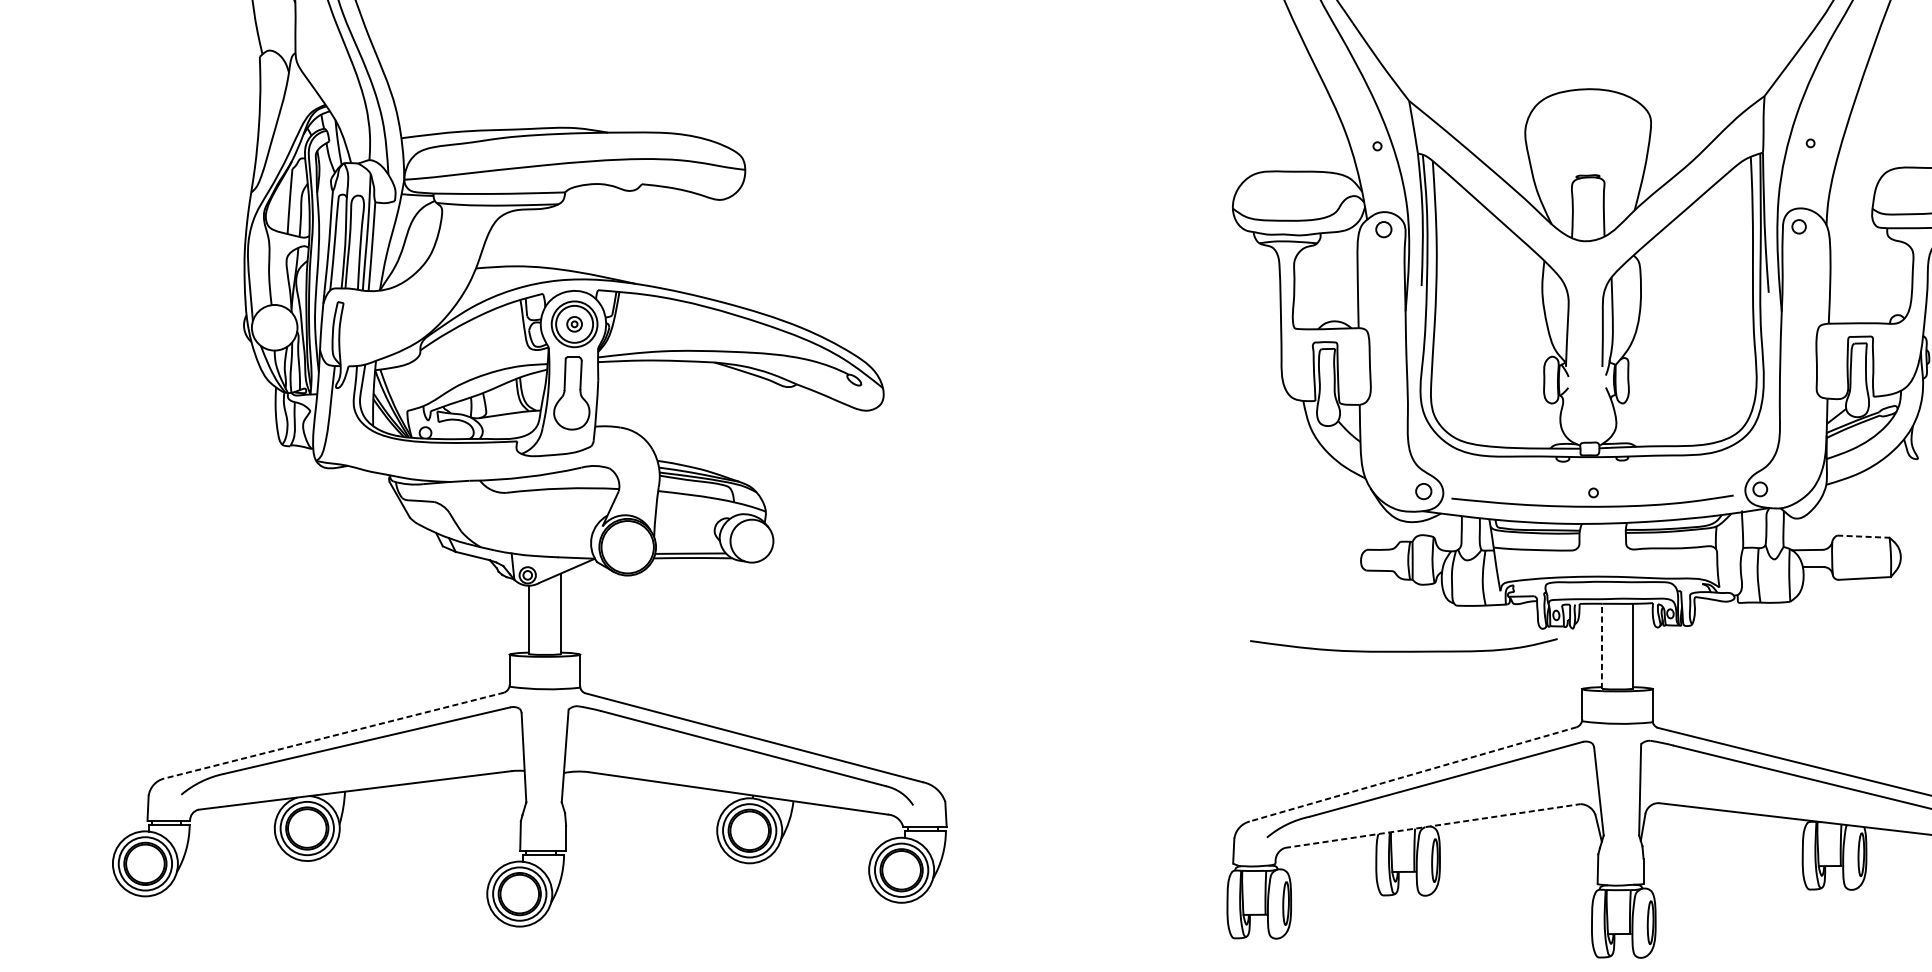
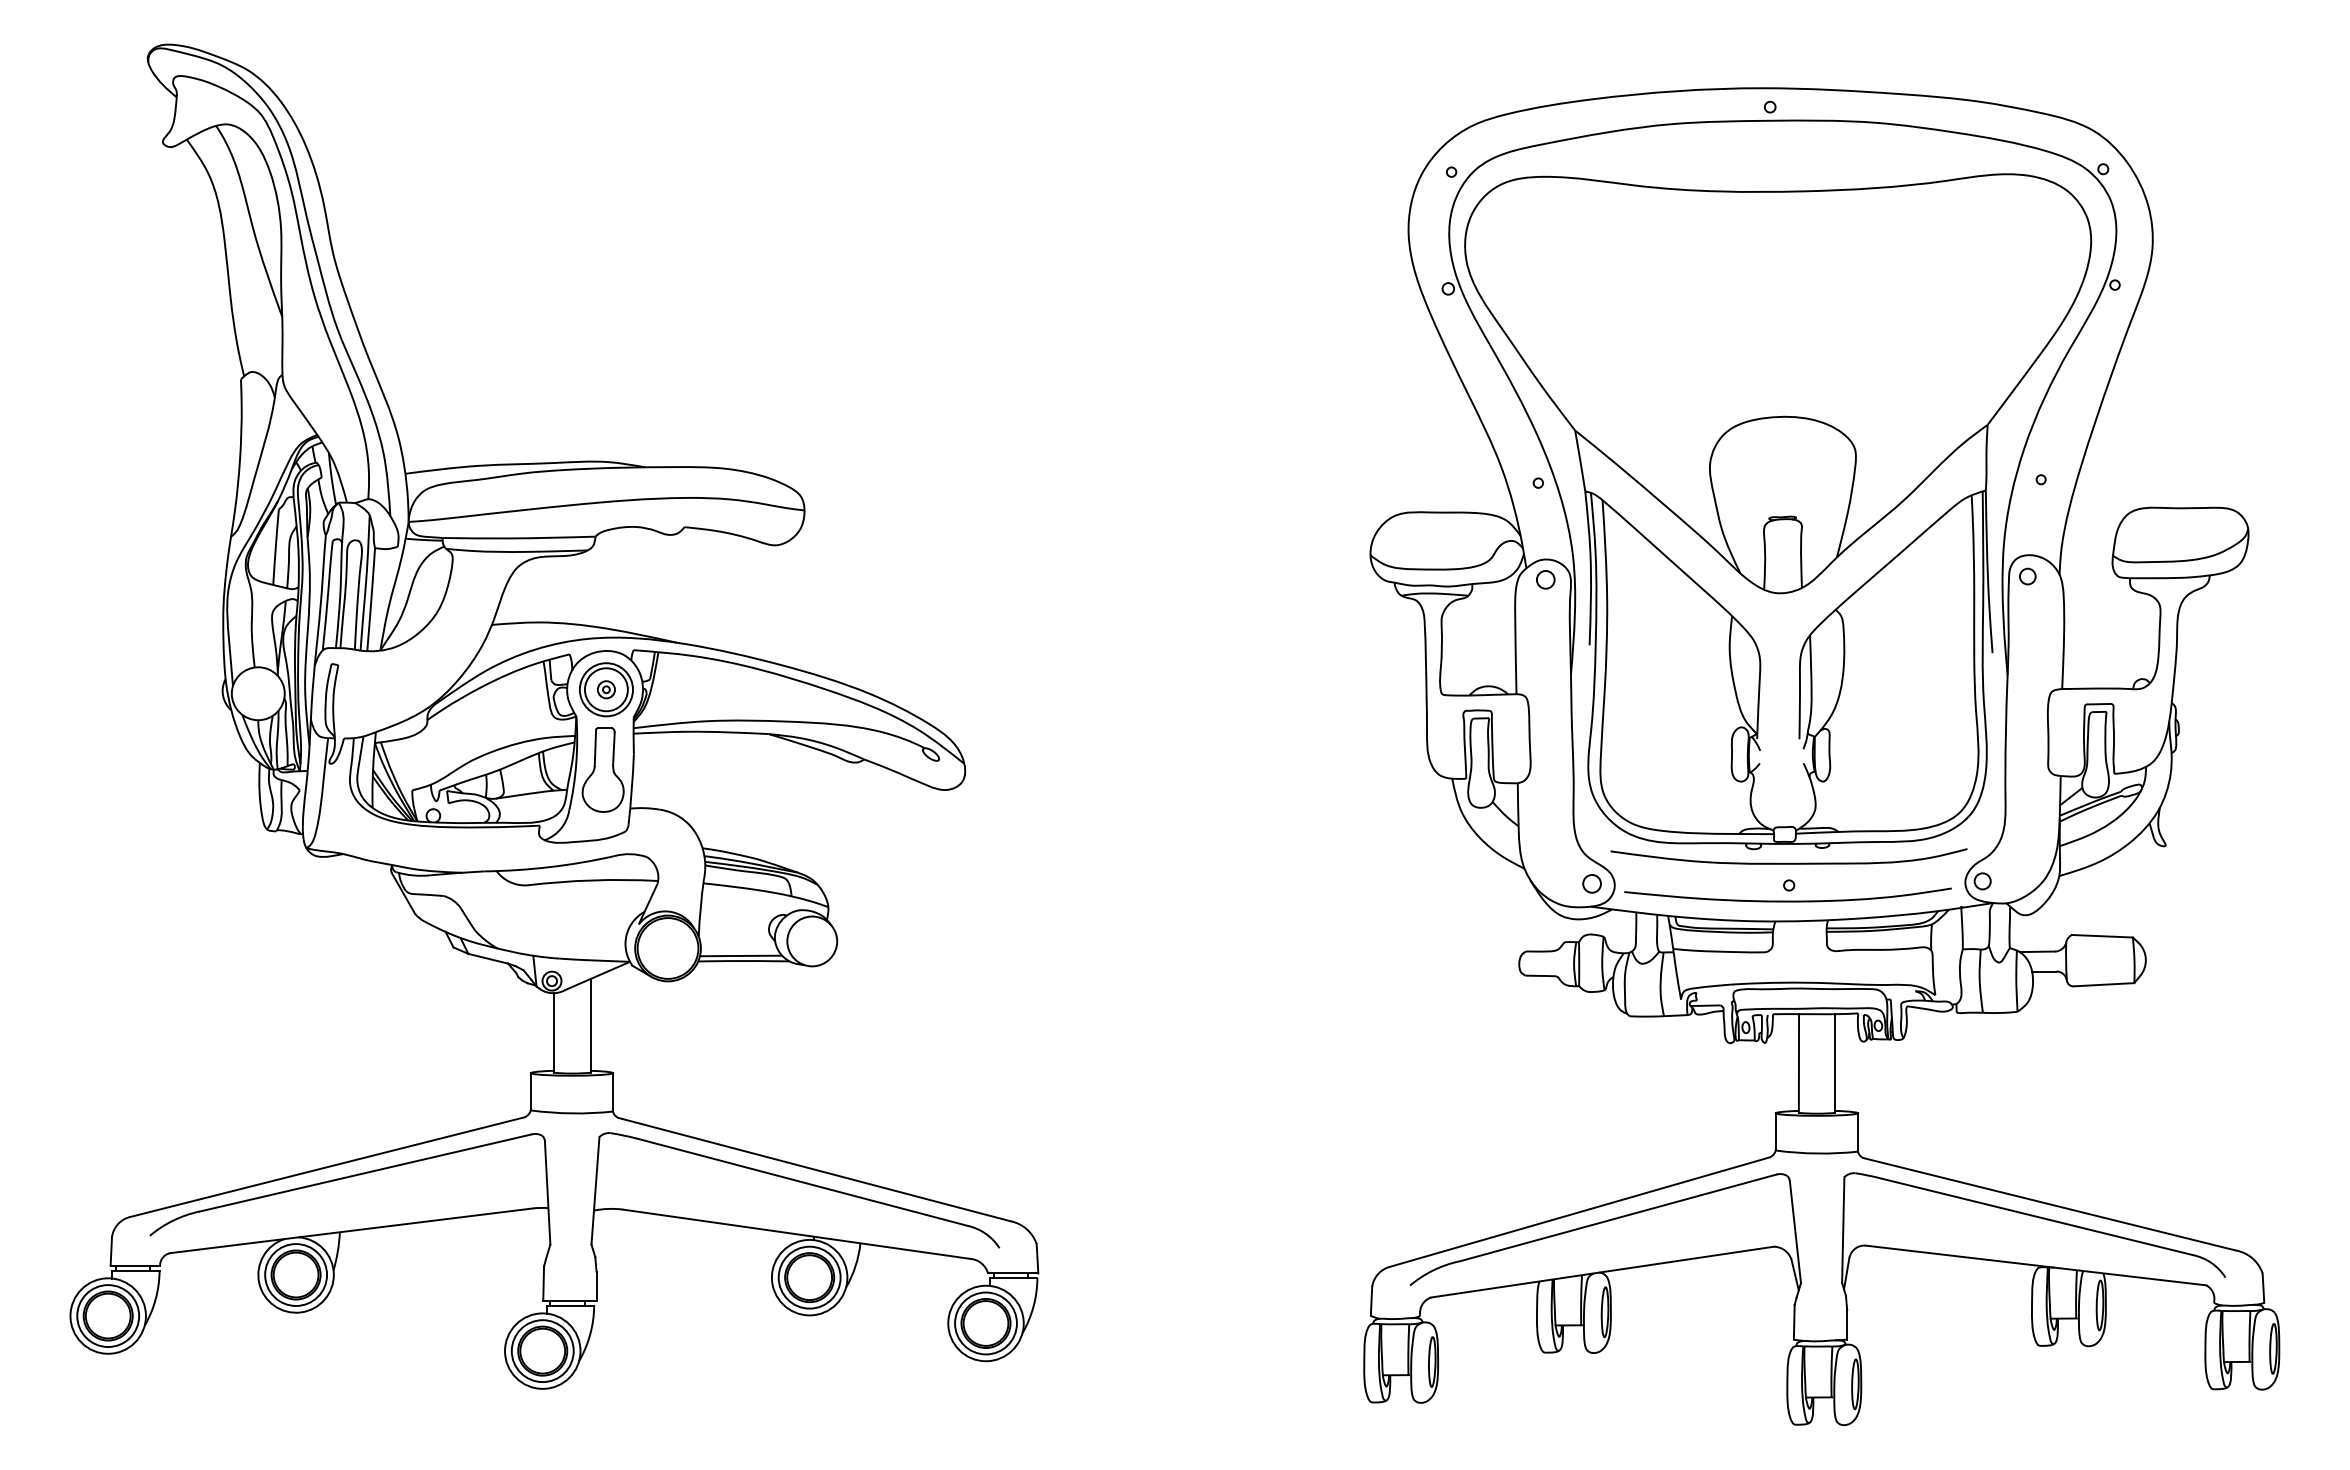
line: (1863, 536) -> (2102, 936), dashed -> solid
line: (1601, 646) -> (1798, 1063), dashed -> solid
curve: (1403, 650) -> (1788, 862), moved
line: (334, 735) -> (327, 1167), dashed -> solid
line: (1412, 774) -> (1579, 1212), dashed -> solid
line: (1433, 826) -> (1603, 1272), dashed -> solid

